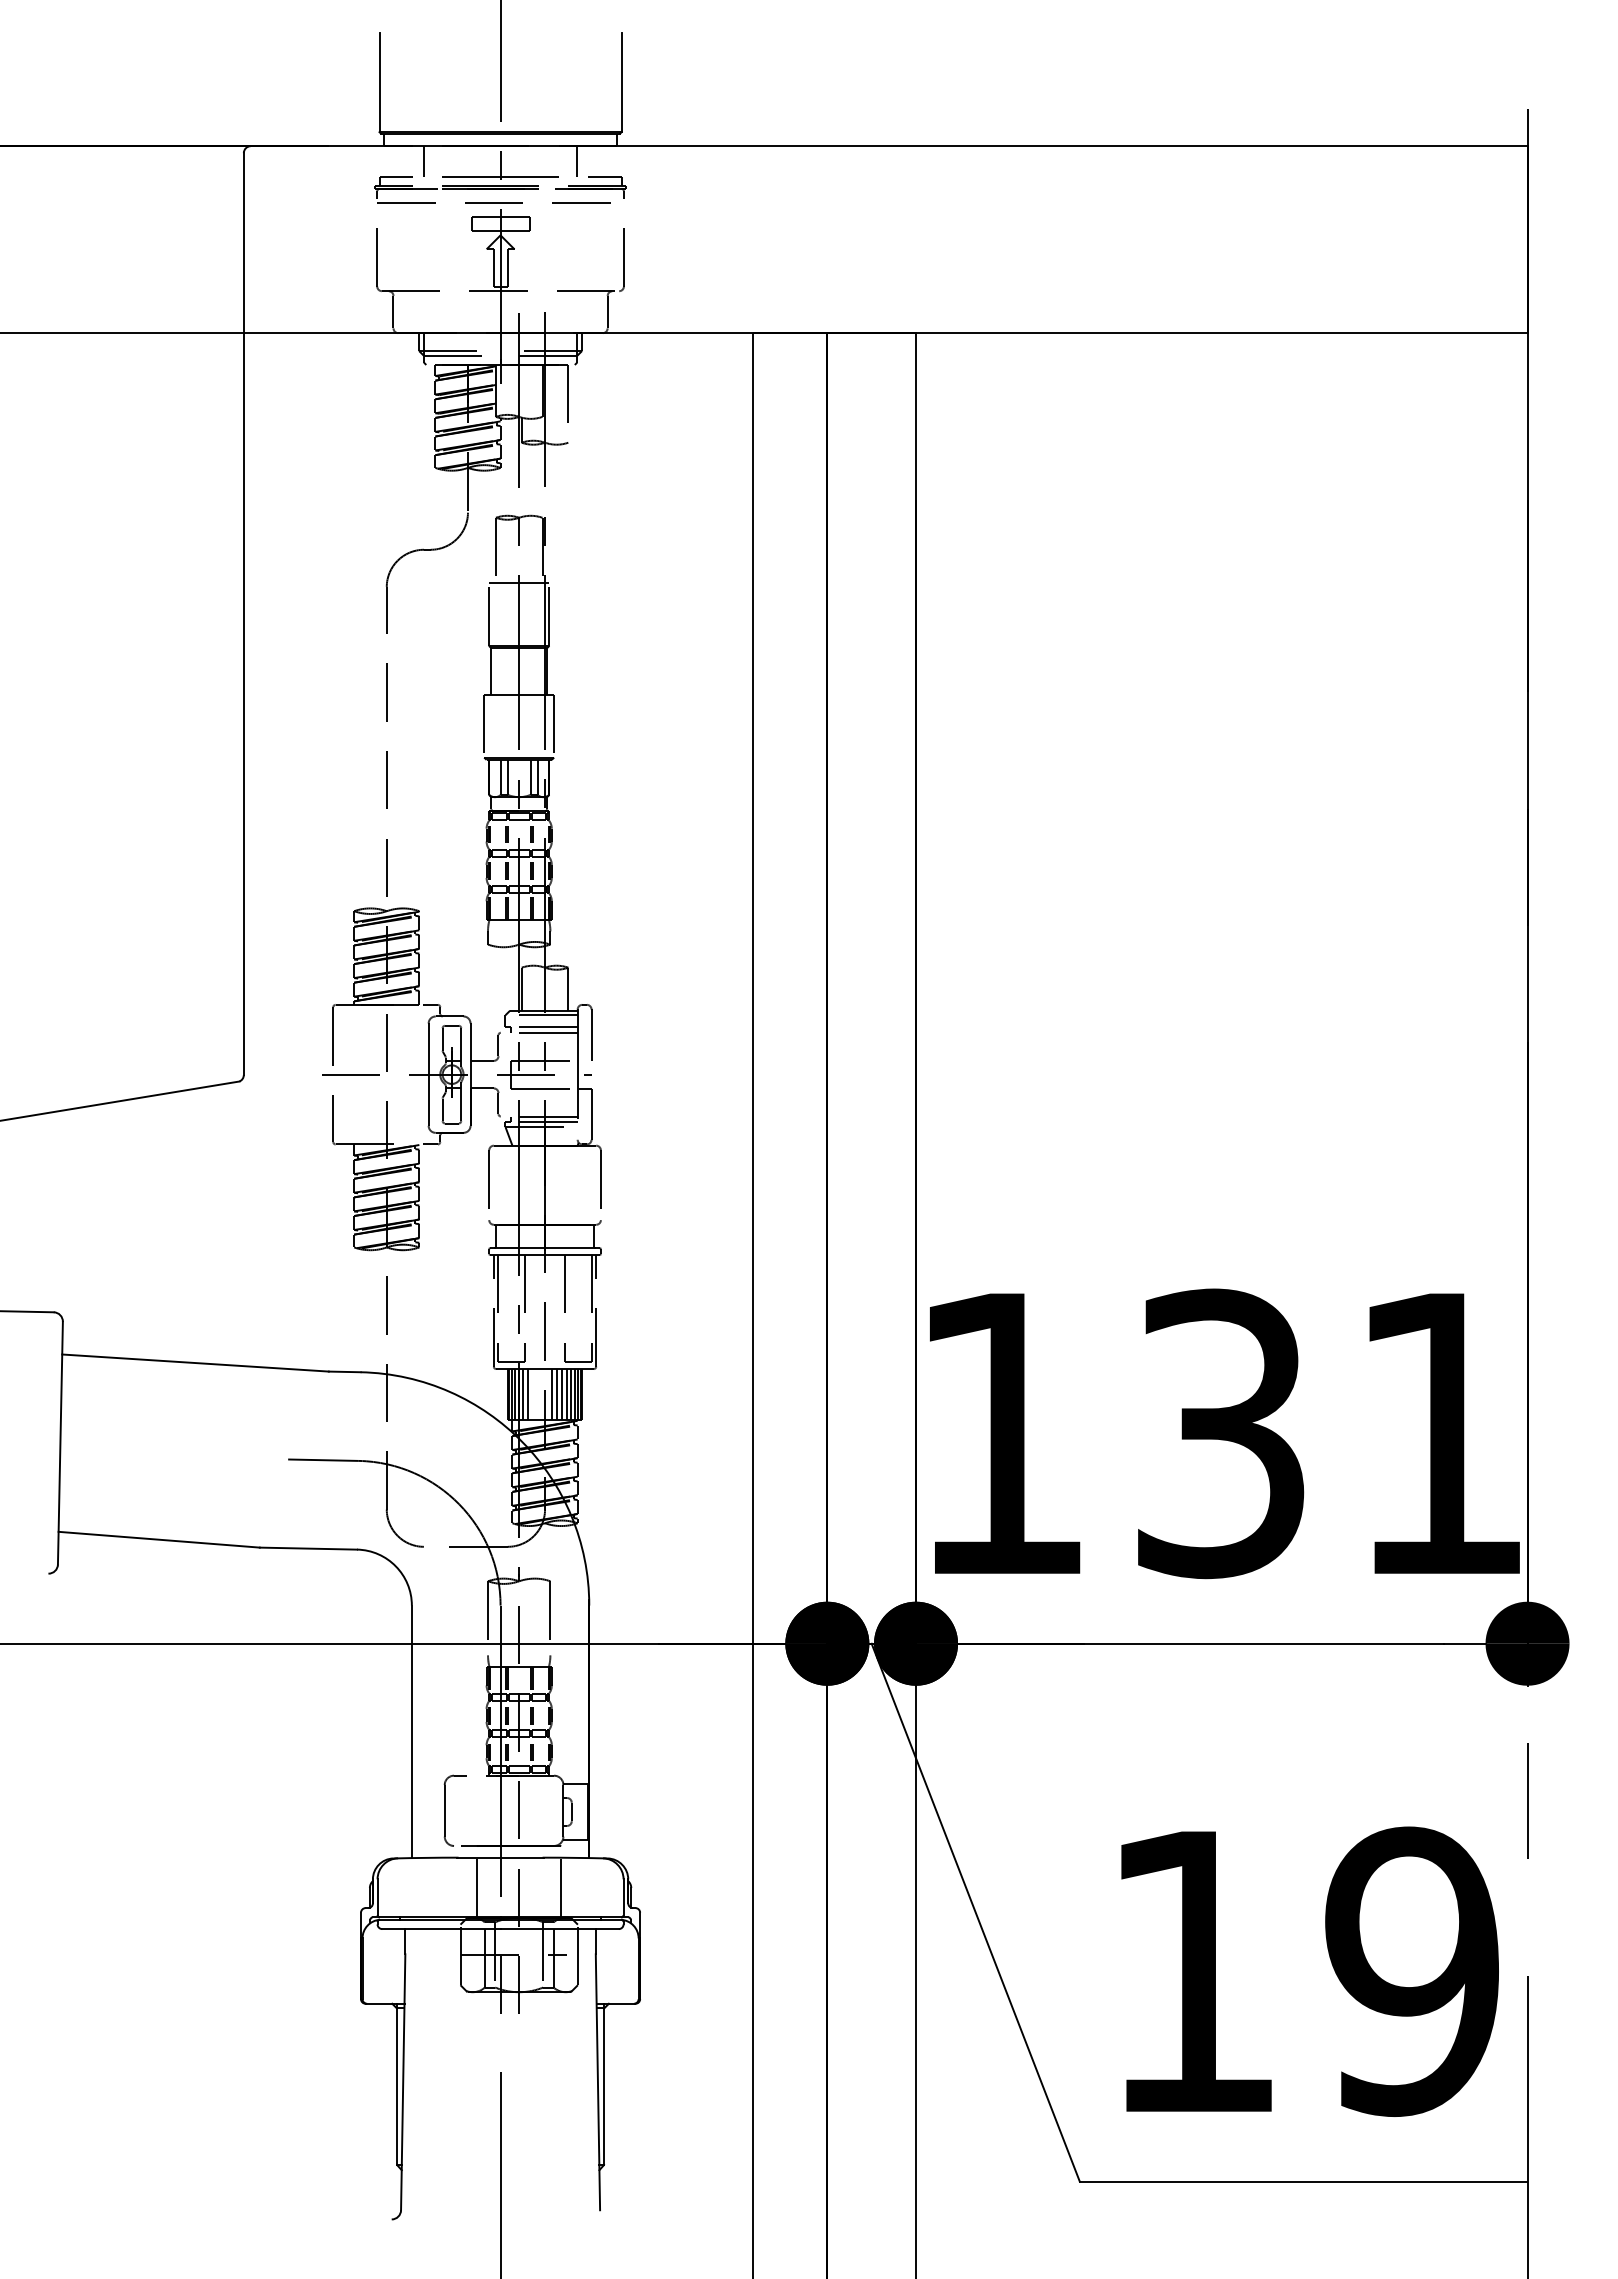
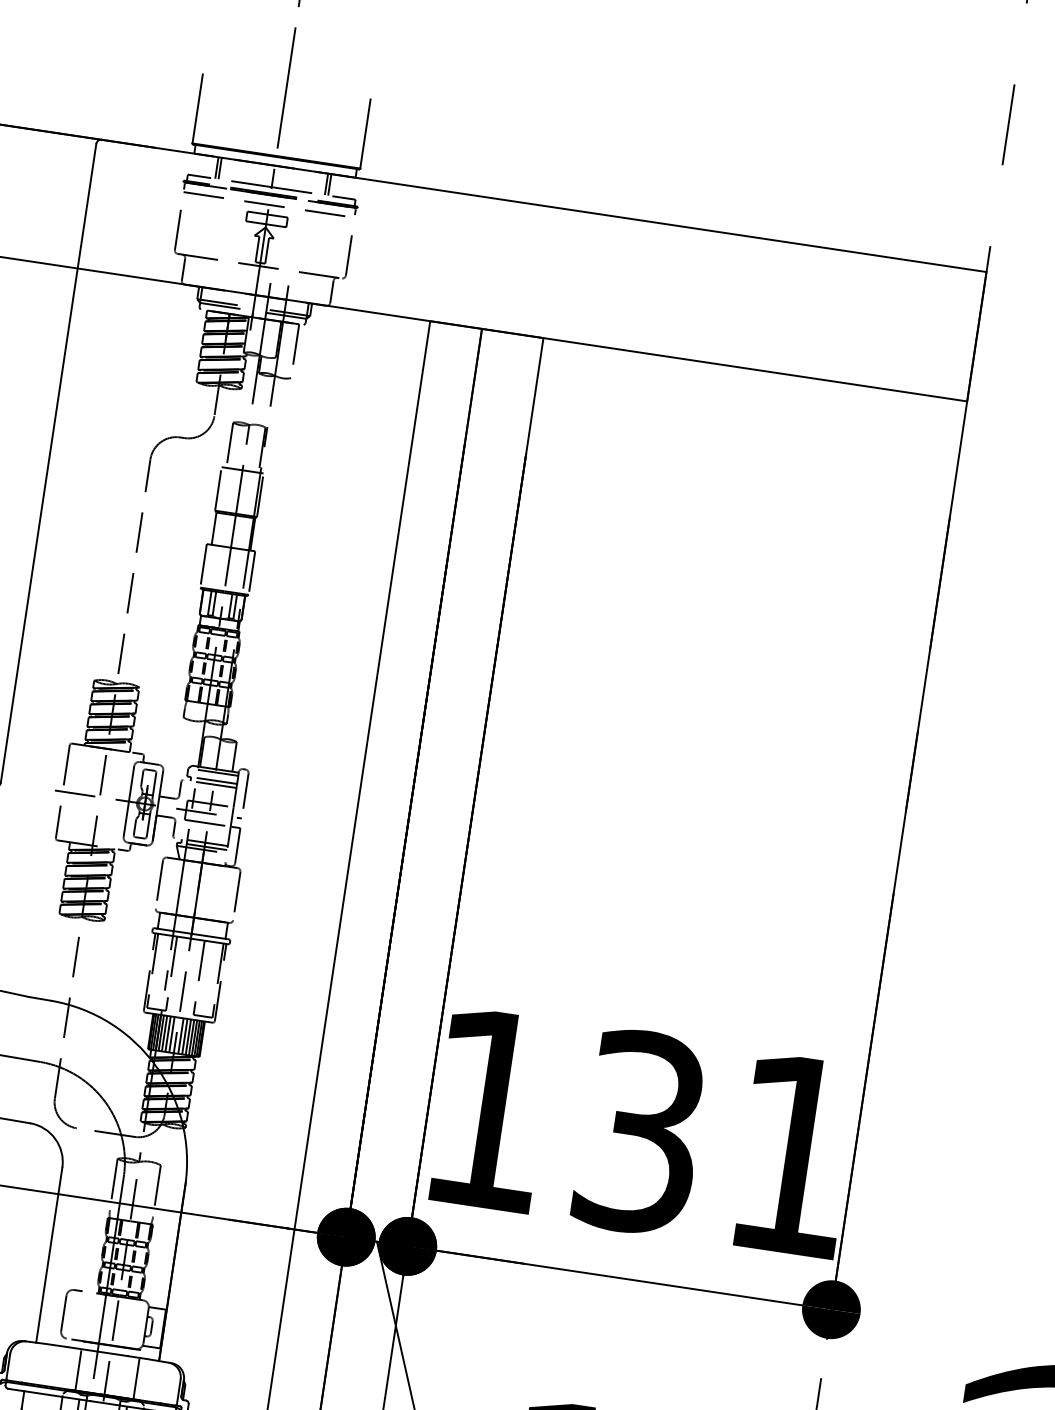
line: (419, 161) -> (217, 167), added
line: (582, 161) -> (330, 184), added
line: (532, 1394) -> (167, 1033), added
line: (538, 1394) -> (171, 1034), added

